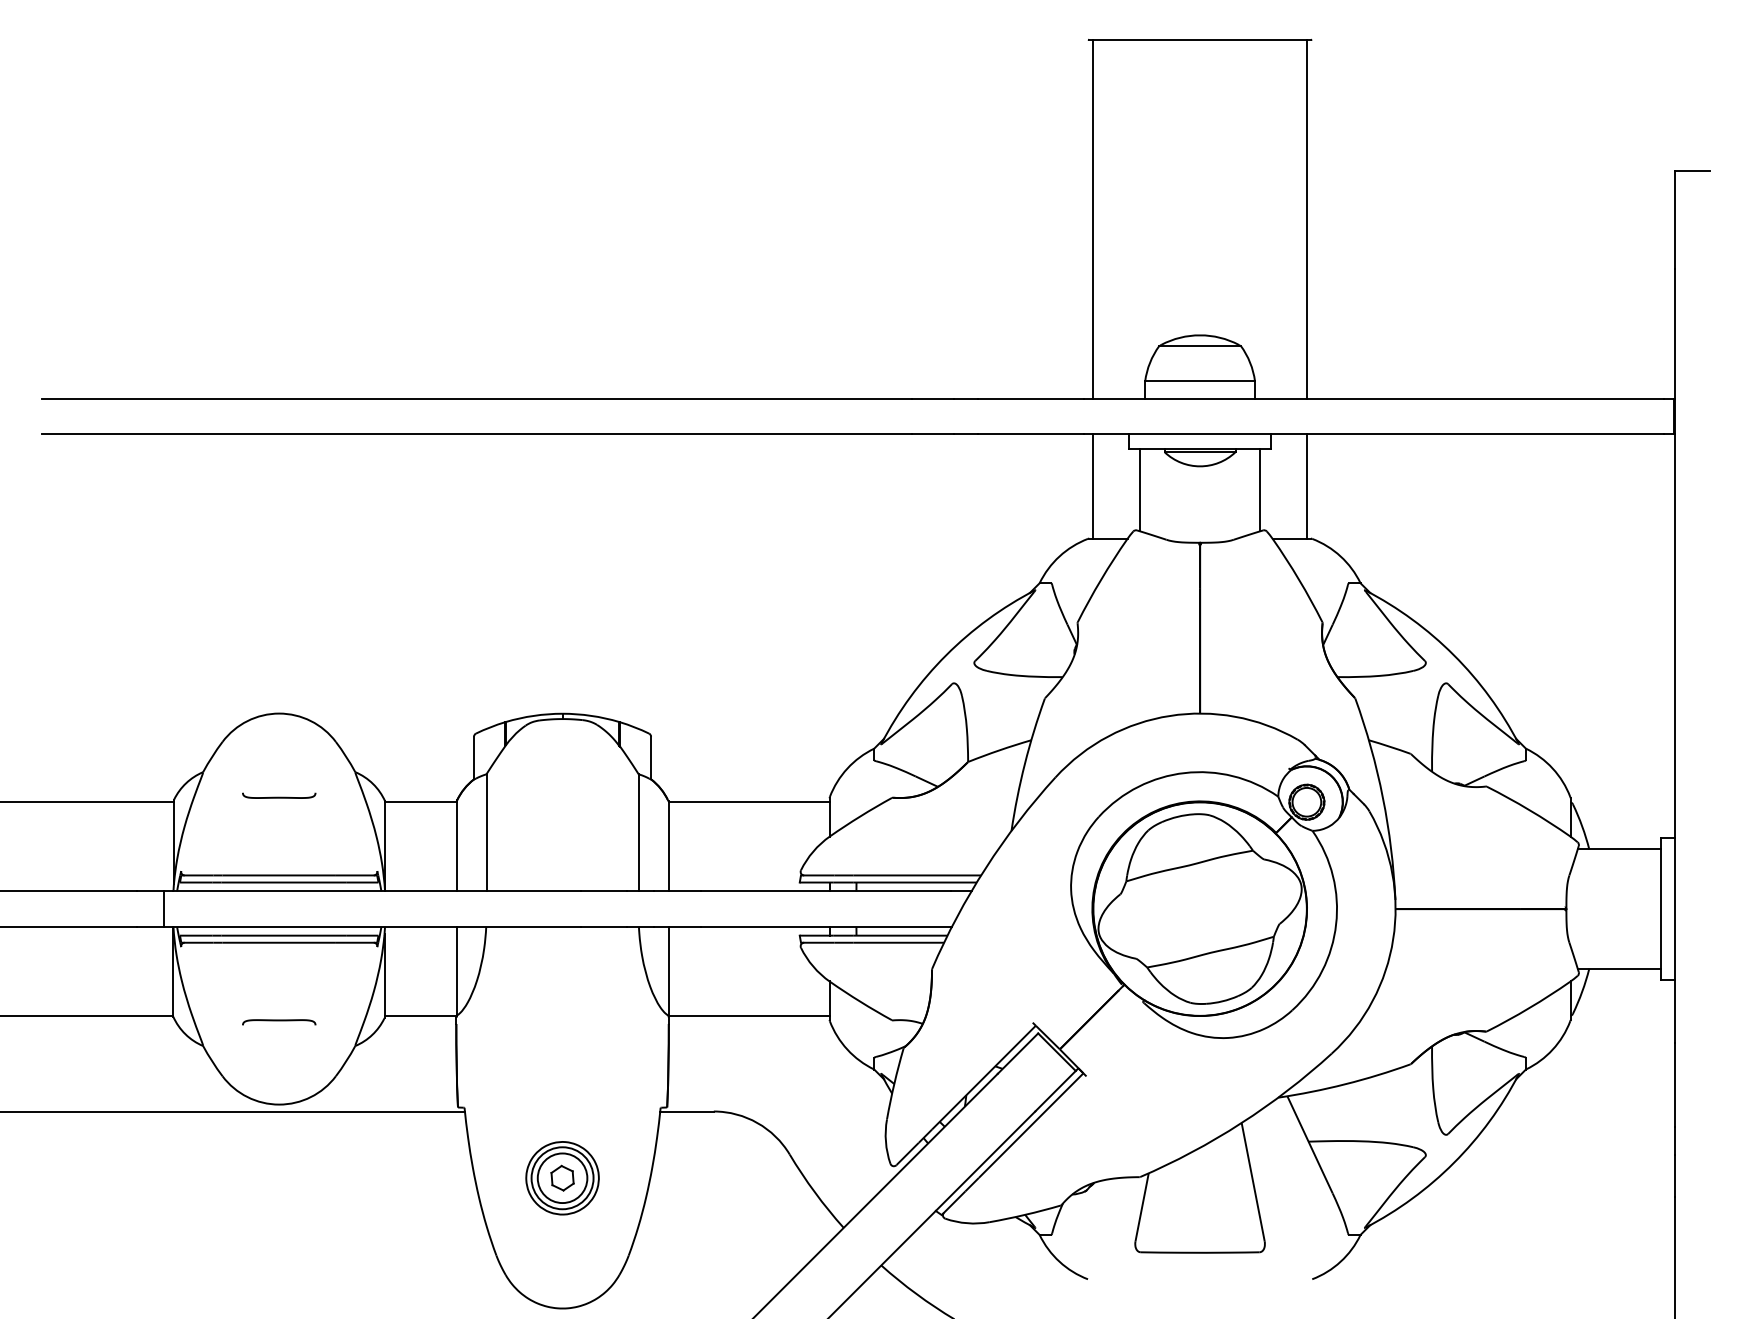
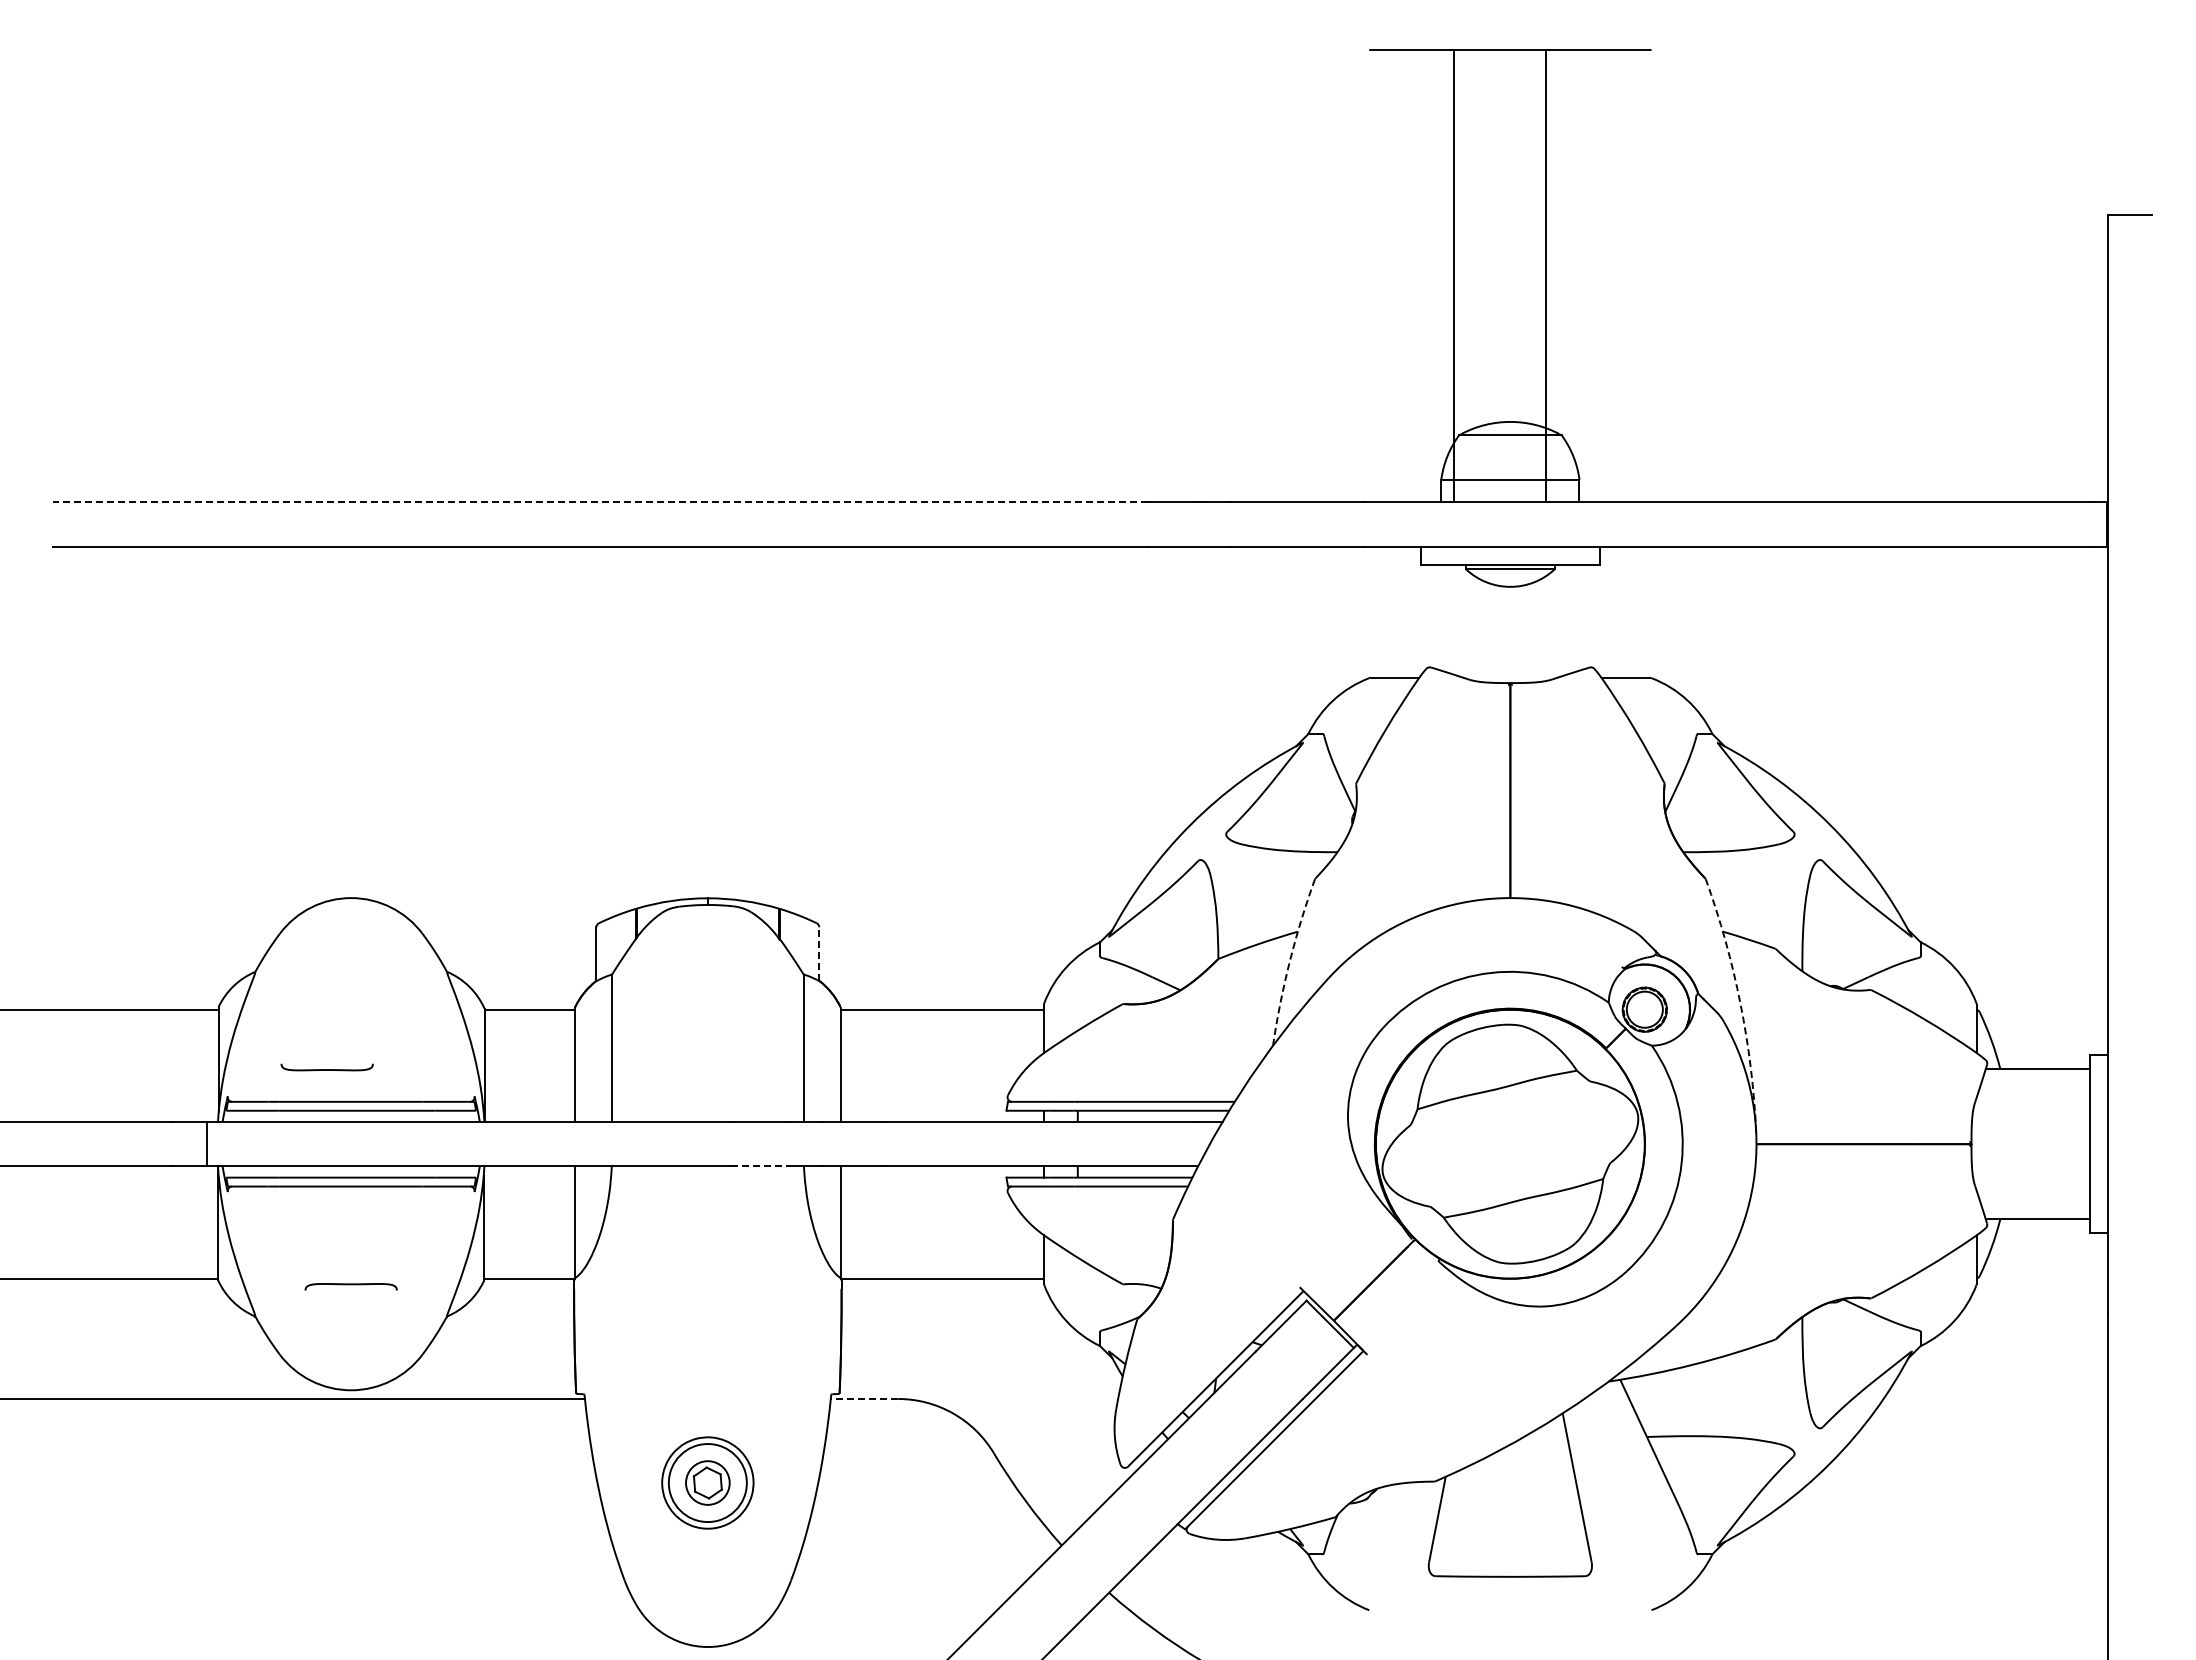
line: (1092, 219) -> (1453, 276), moved
line: (1306, 219) -> (1545, 276), moved
line: (477, 399) -> (600, 502), solid -> dashed
line: (1092, 485) -> (1375, 611), removed
line: (1306, 485) -> (1644, 611), removed
line: (1140, 489) -> (1435, 616), removed
line: (1259, 489) -> (1585, 616), removed
line: (651, 758) -> (819, 954), solid -> dashed
arc: (1024, 763) -> (1289, 961), solid -> dashed
curve: (278, 797) -> (326, 1069), moved
arc: (1382, 798) -> (1740, 1004), solid -> dashed
line: (604, 926) -> (760, 1166), solid -> dashed
line: (687, 1111) -> (864, 1398), solid -> dashed
circle: (562, 1177) -> (707, 1482), size x0.7

